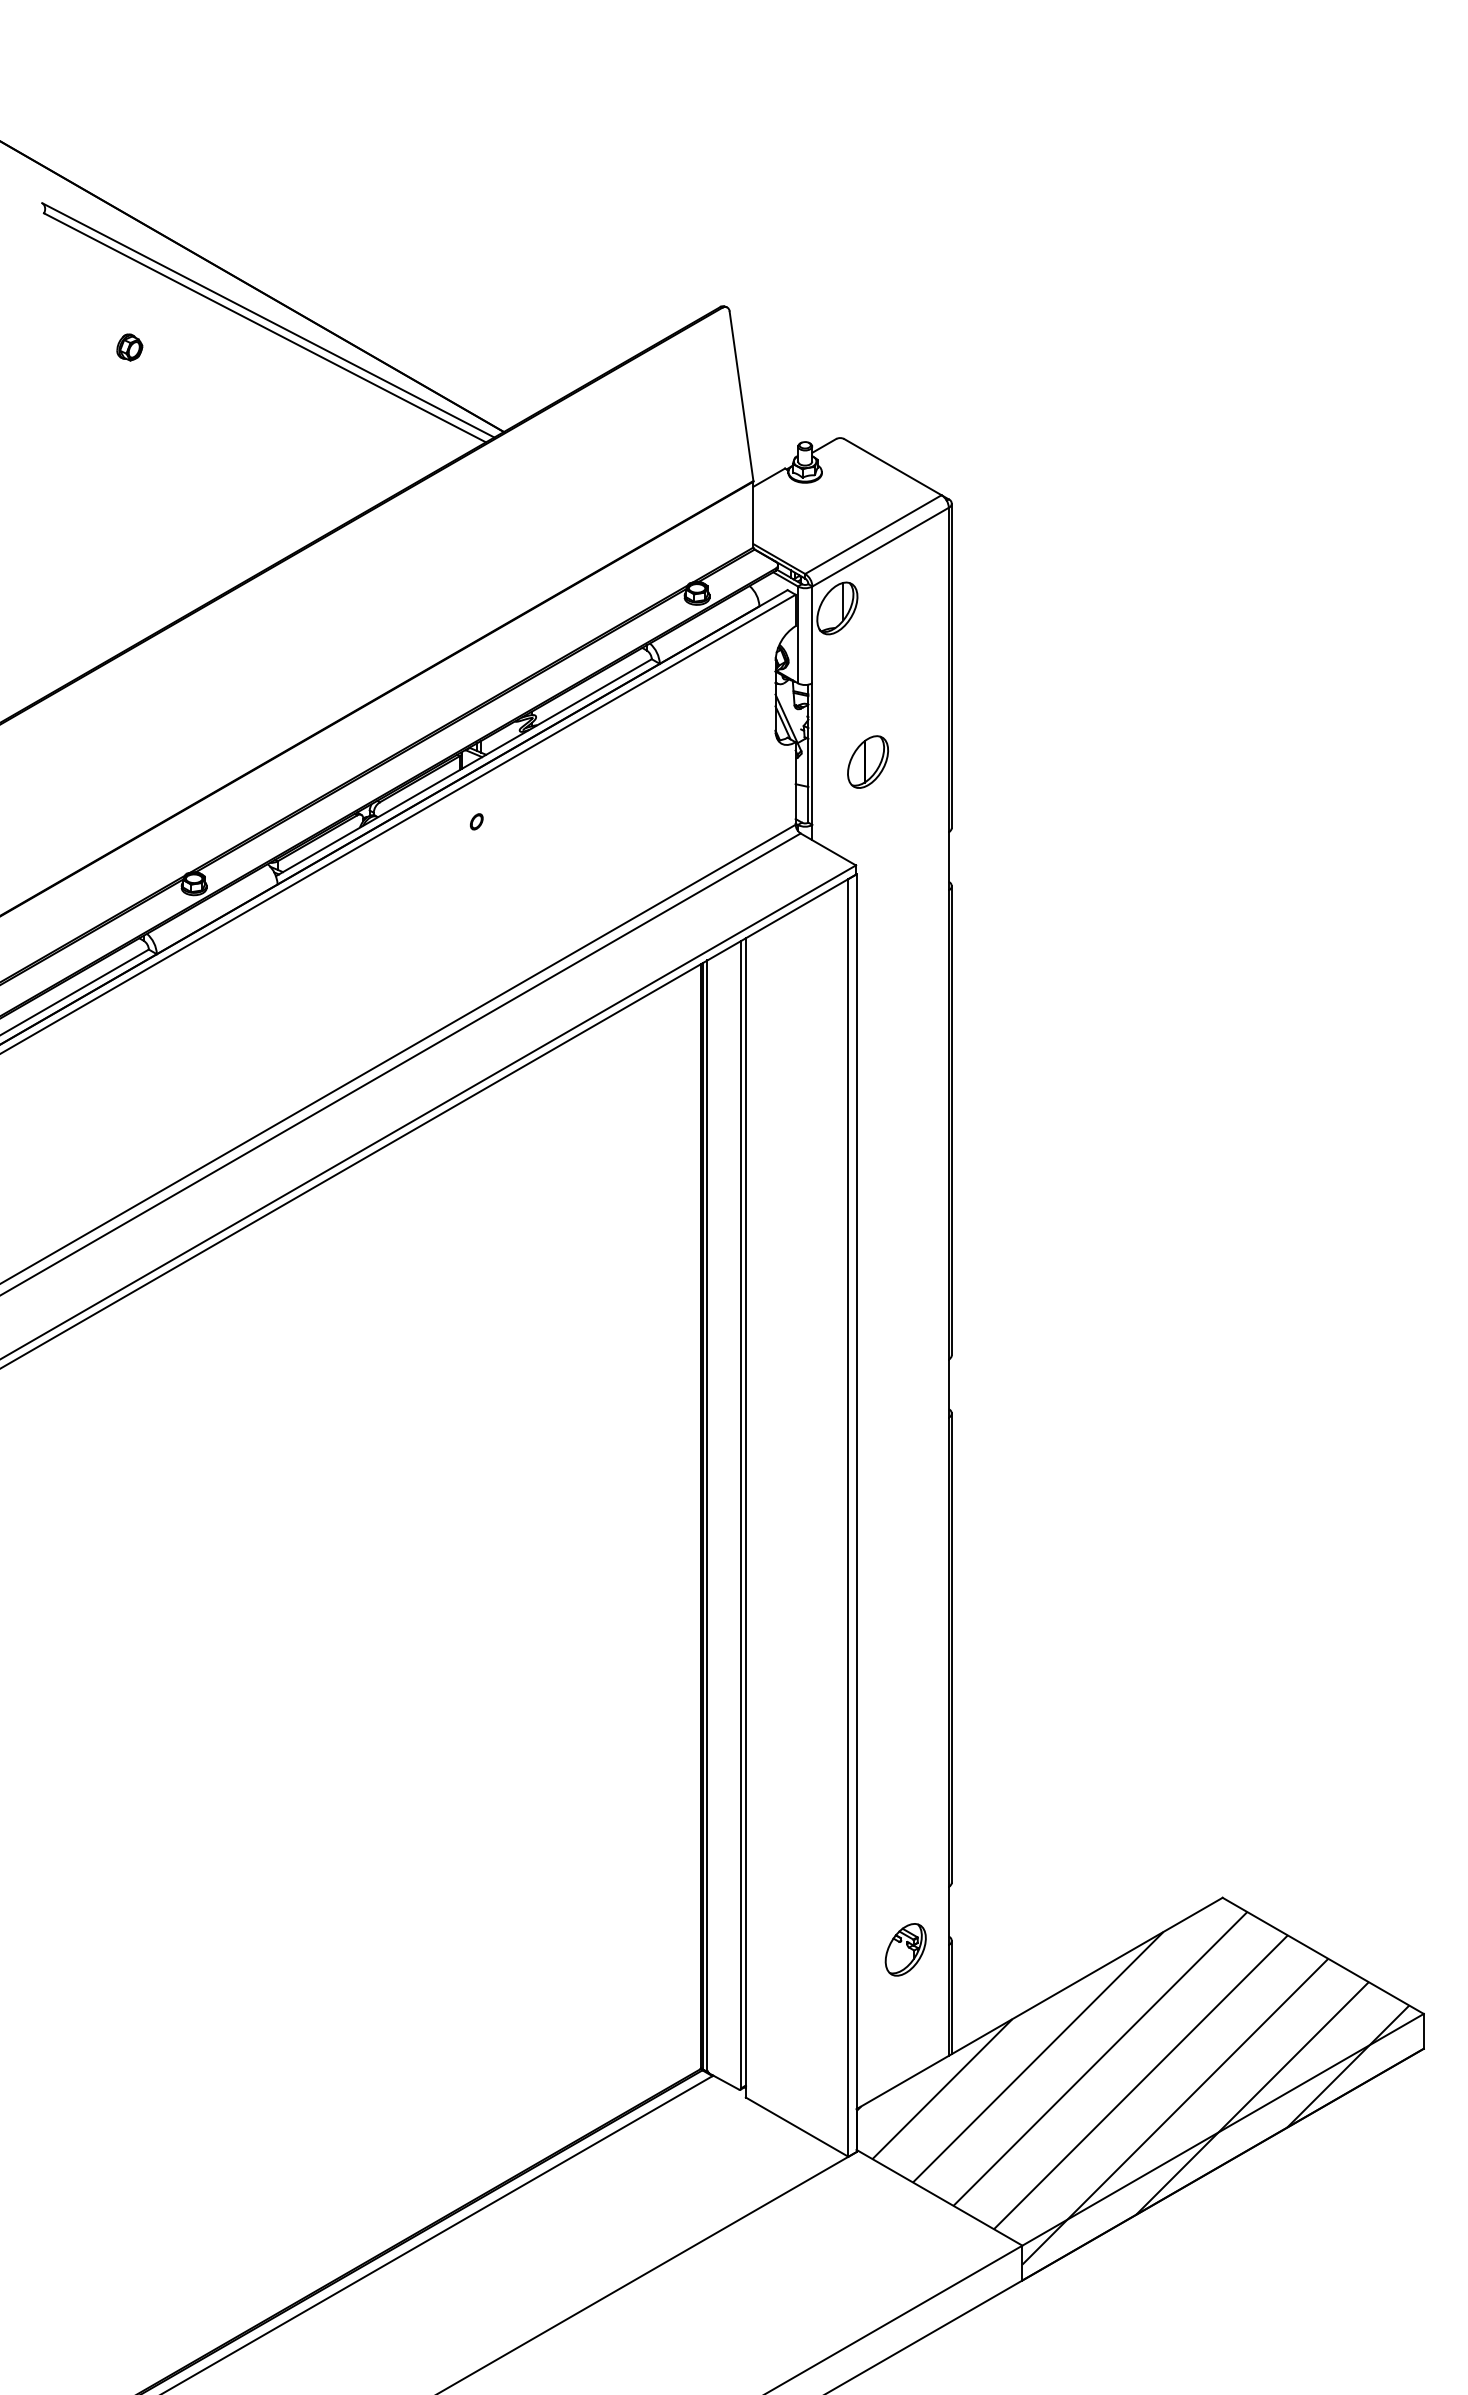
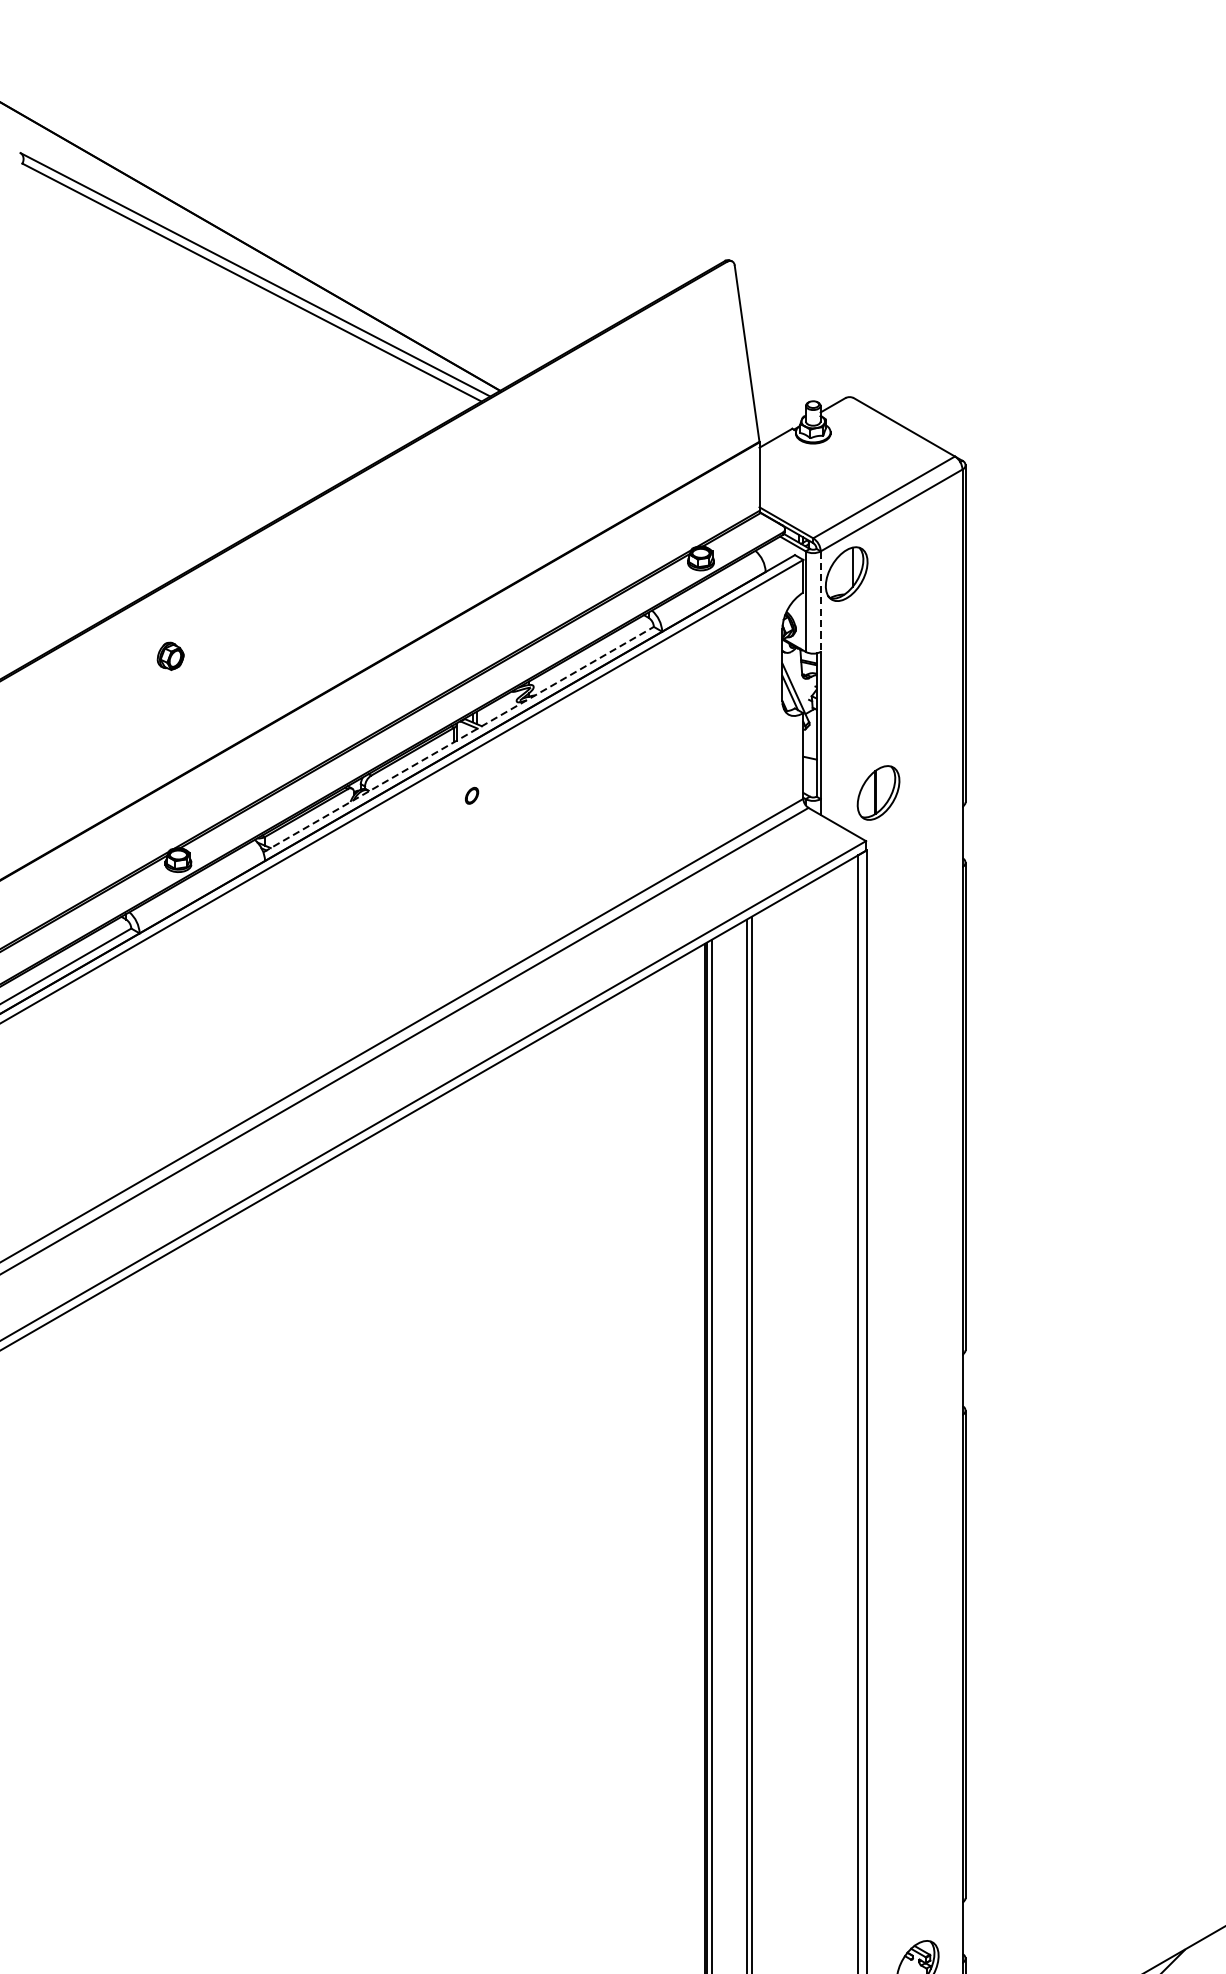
part: (129, 347) -> (170, 656), moved
line: (812, 635) -> (820, 602), solid -> dashed
part: (868, 761) -> (879, 792), moved
line: (463, 767) -> (458, 739), solid -> dashed

